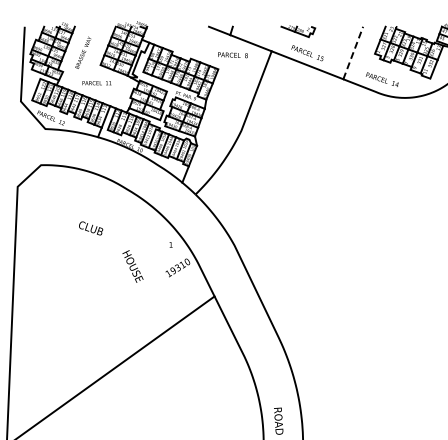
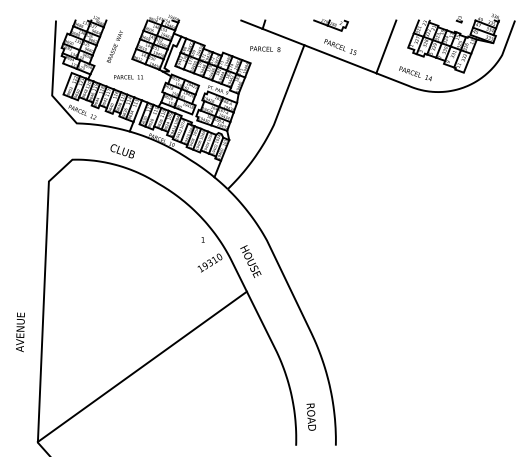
part: (425, 25) -> (458, 19), added
line: (353, 52) -> (386, 46), dashed -> solid
text: (90, 228) -> (122, 151), moved
text: (132, 266) -> (250, 261), moved

